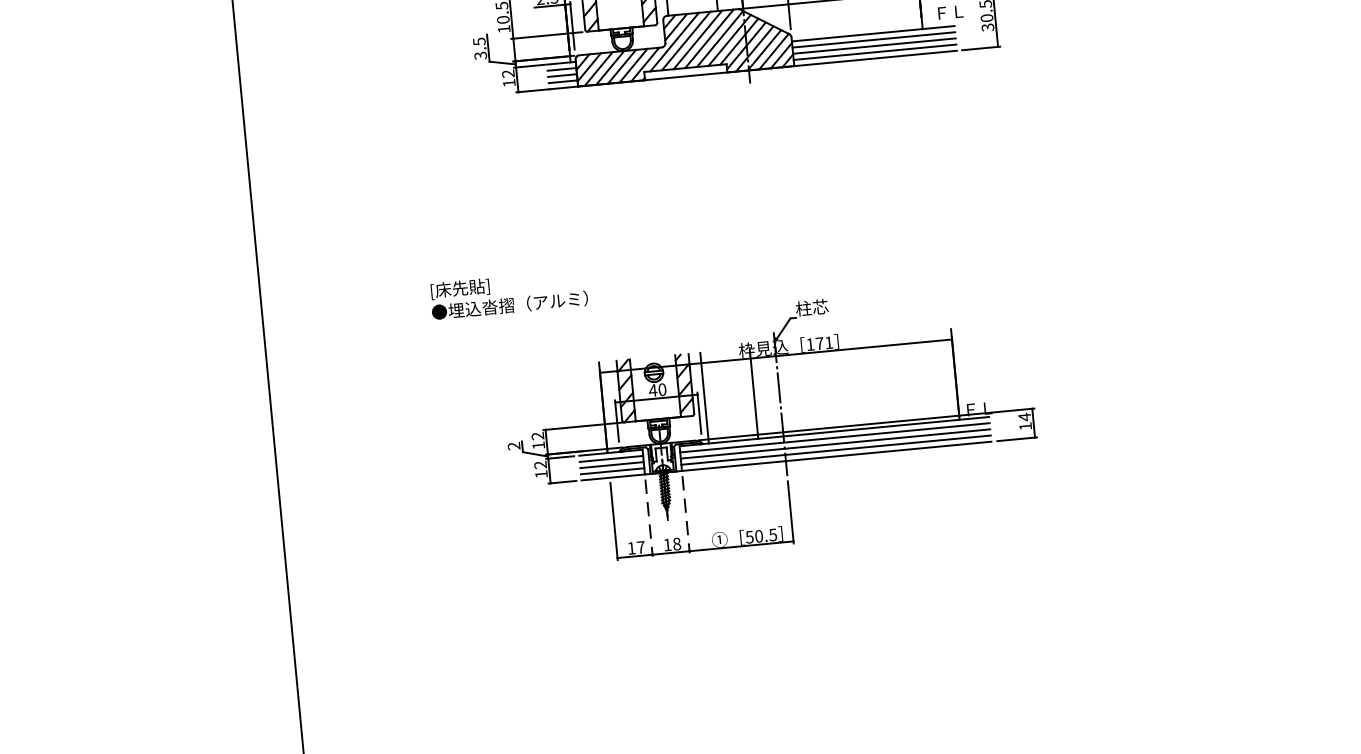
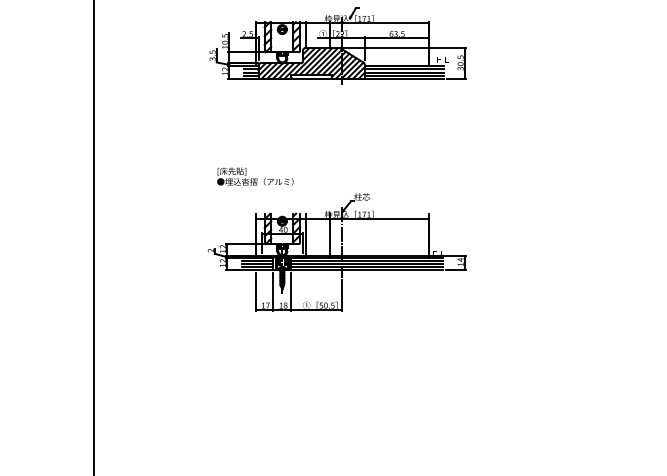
text: (509, 294) -> (255, 176), moved
line: (686, 514) -> (291, 291), dashed -> solid
line: (649, 517) -> (273, 291), dashed -> solid

